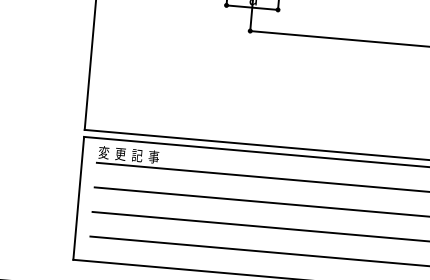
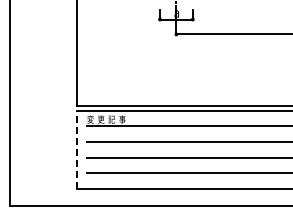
line: (79, 197) -> (77, 149), solid -> dashed

